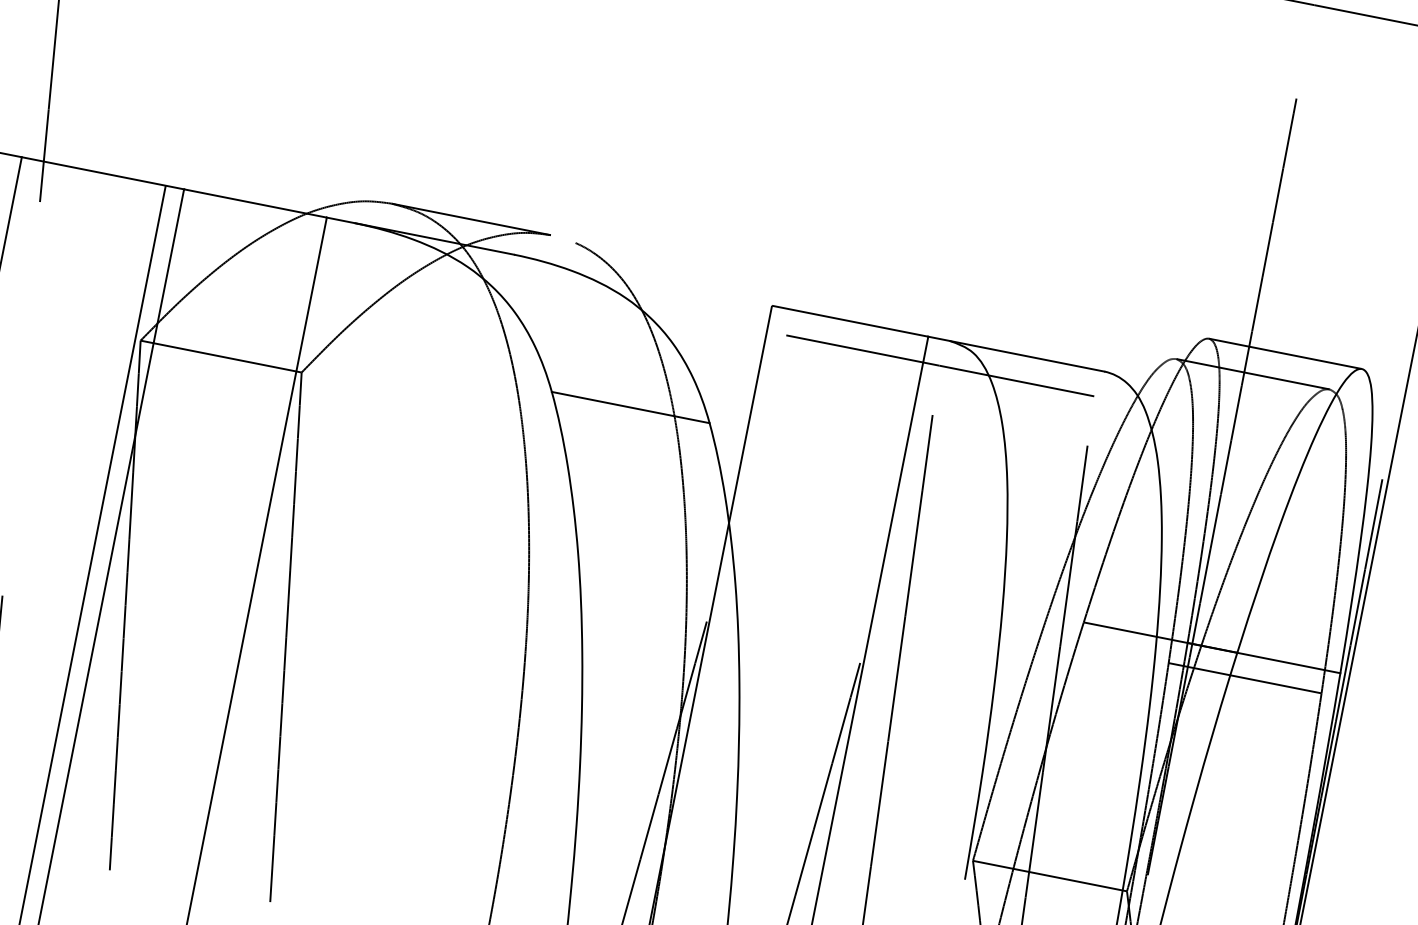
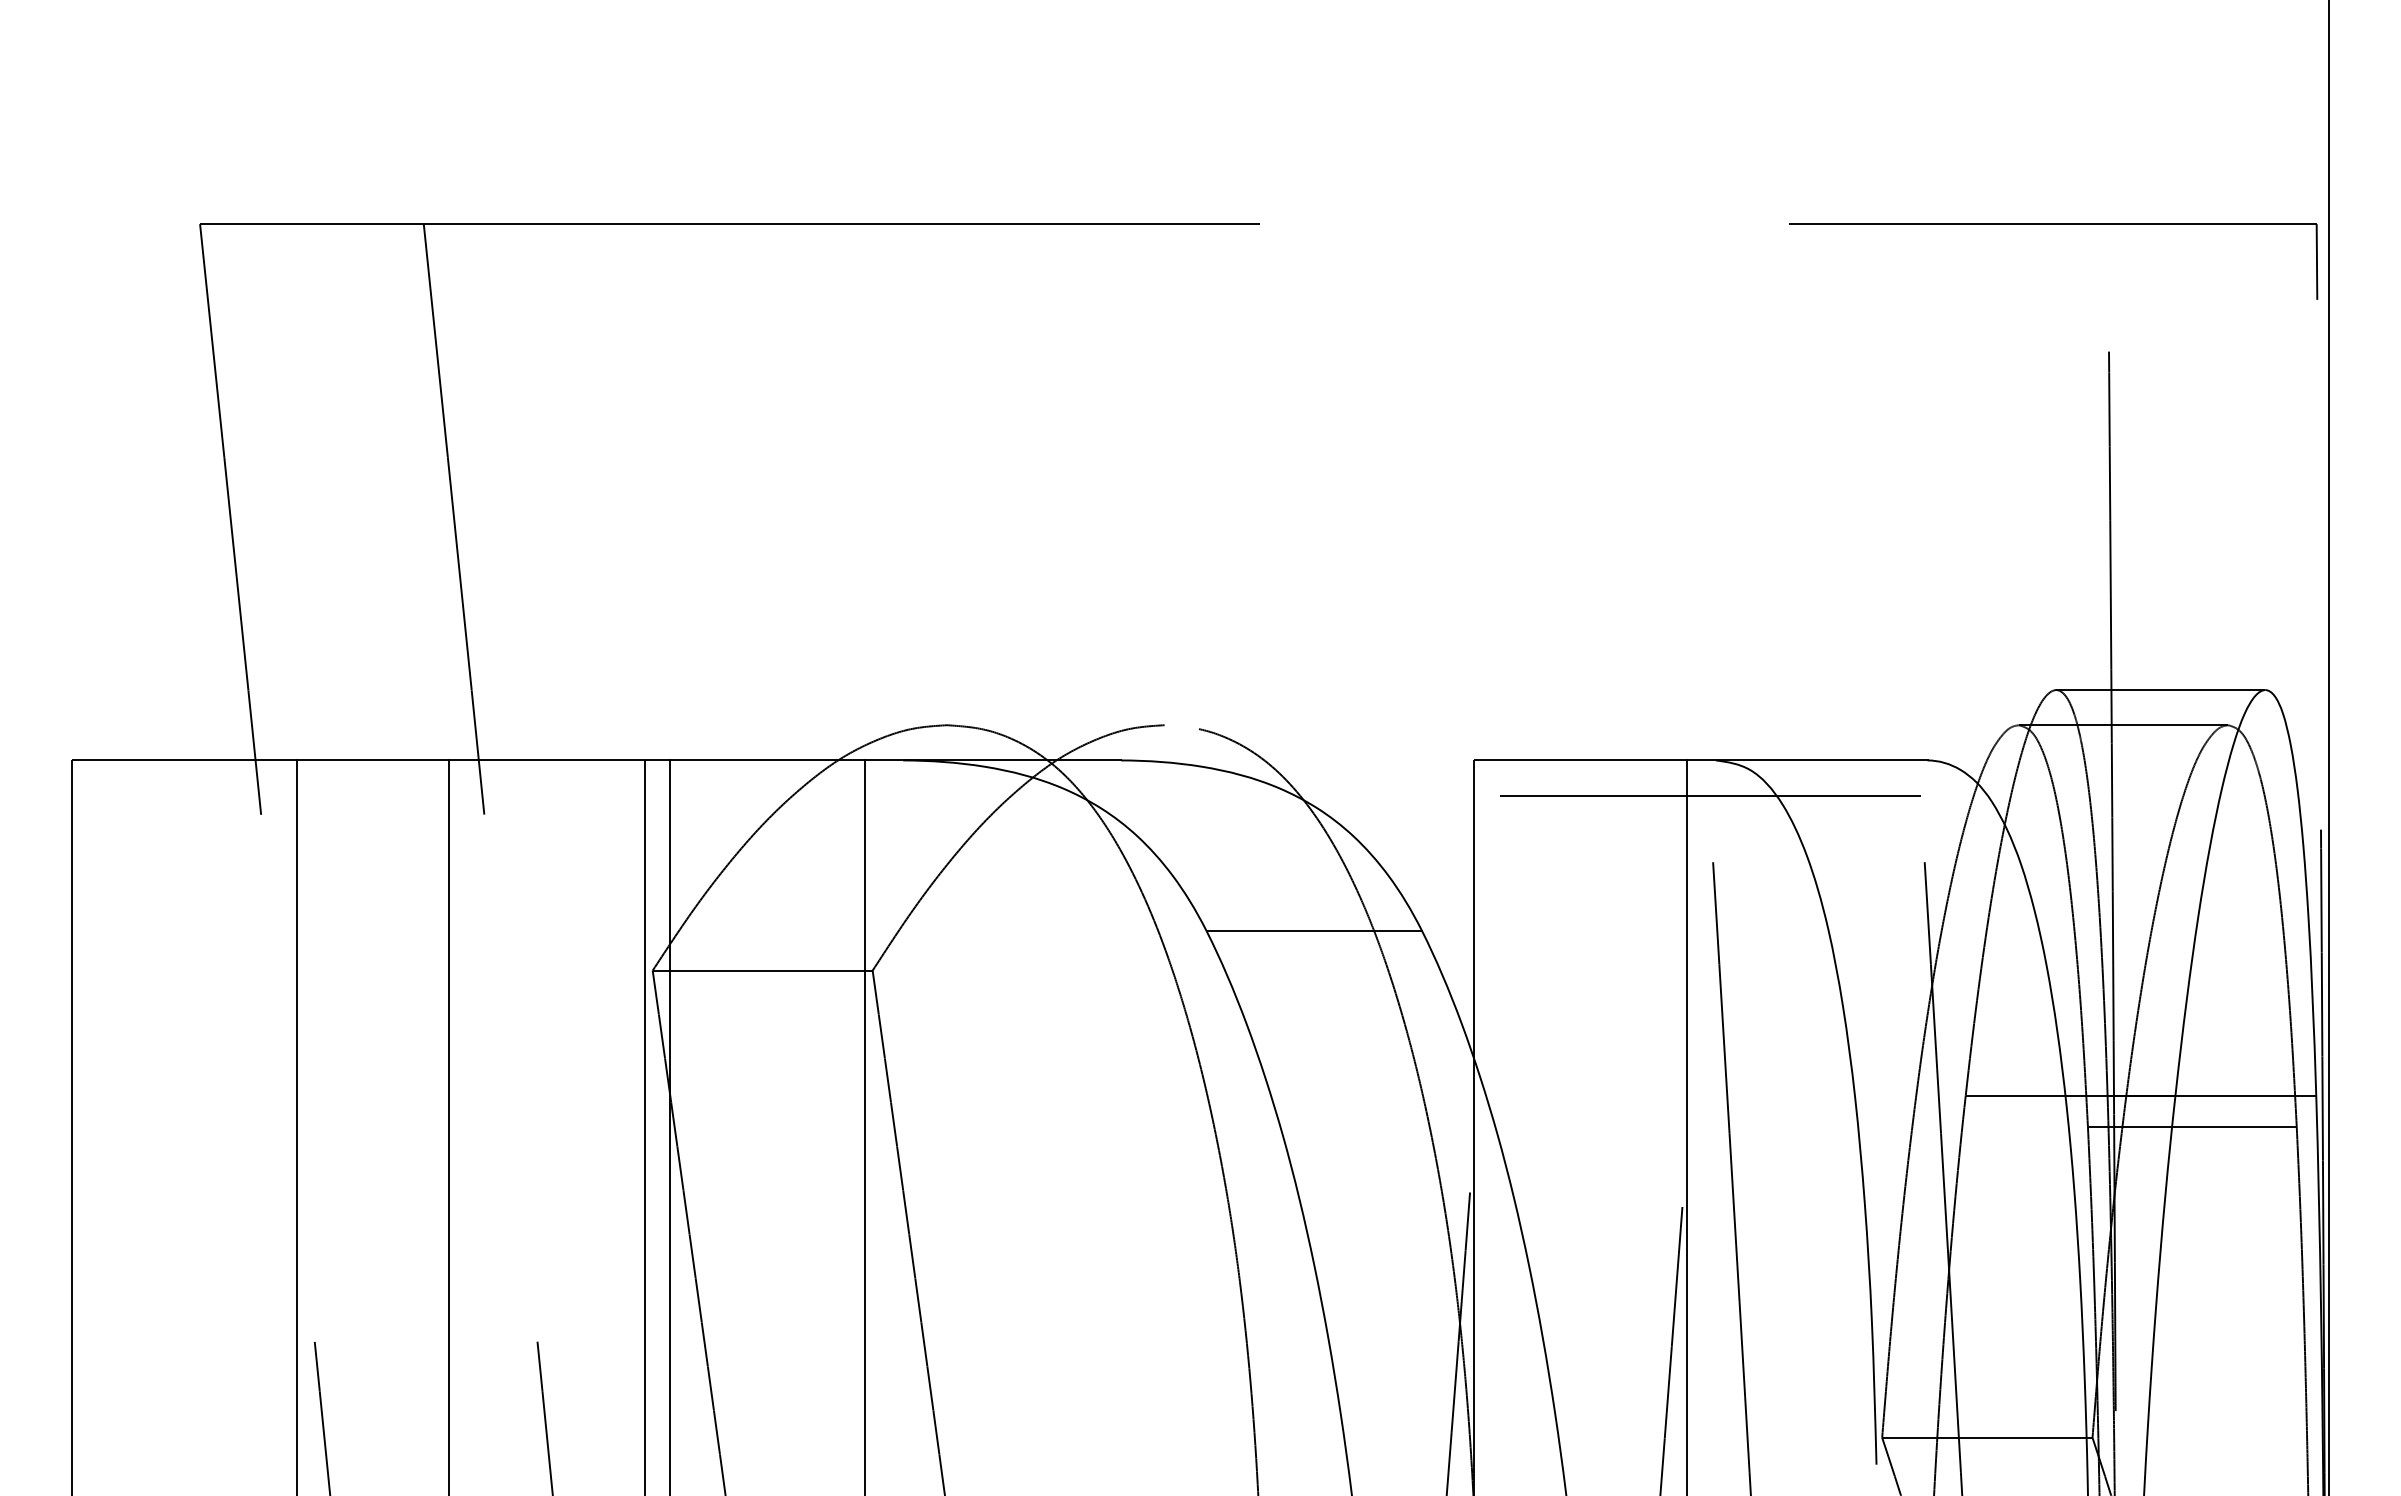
line: (471, 219) -> (1055, 725), removed

